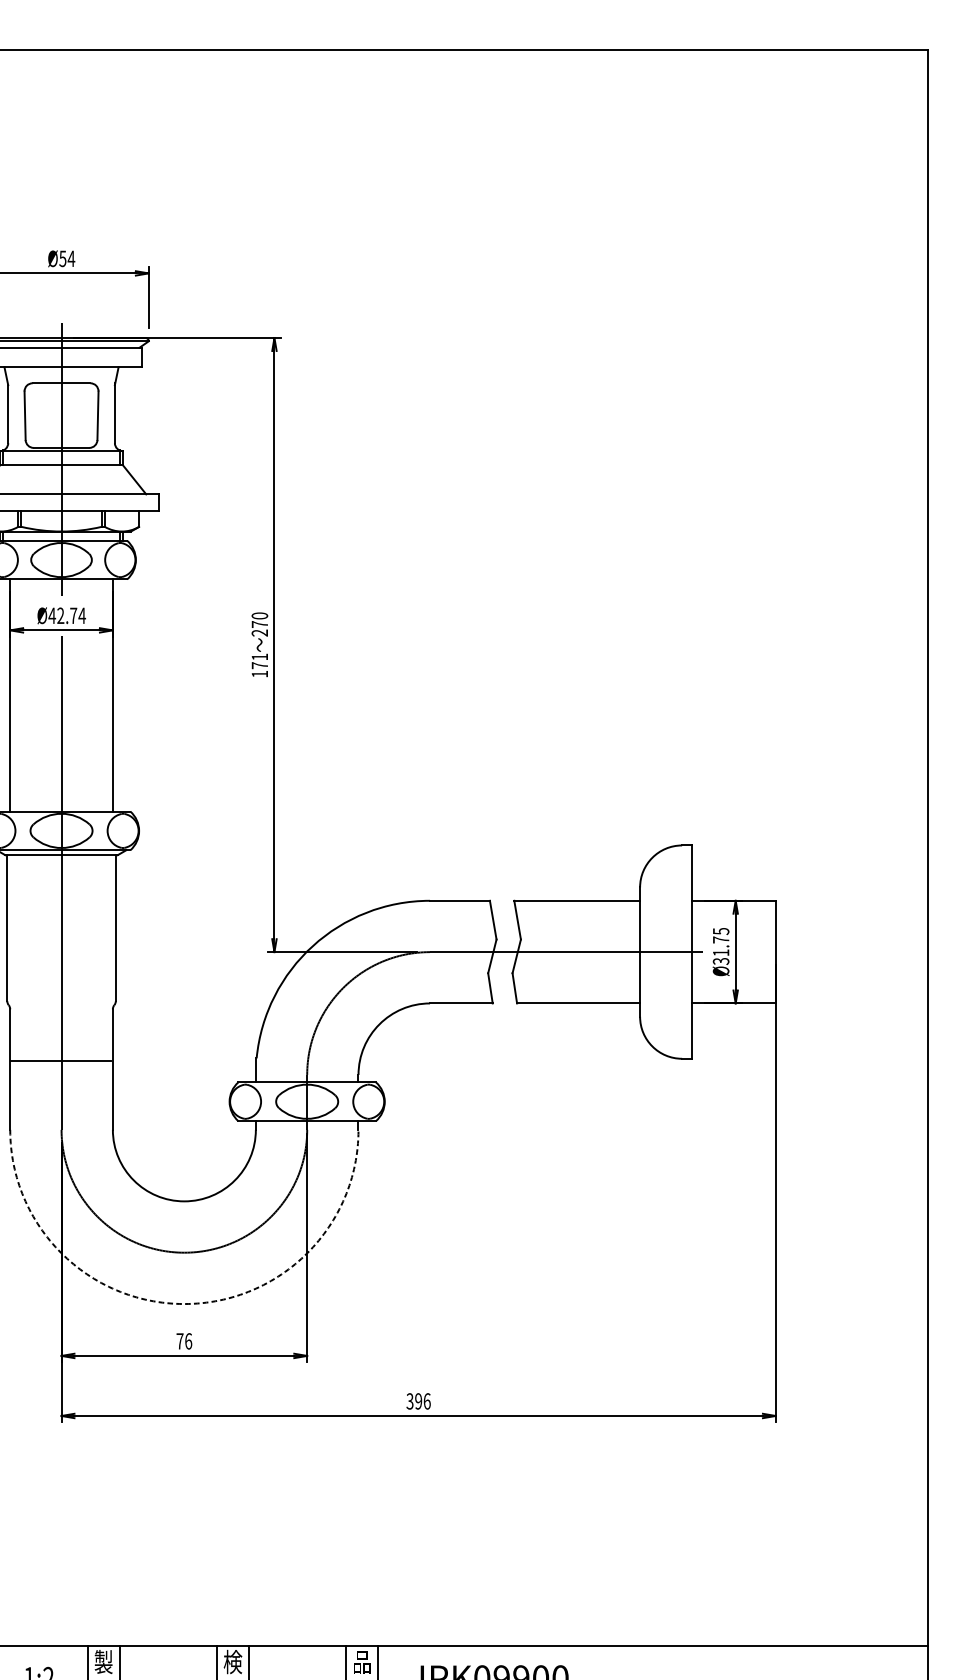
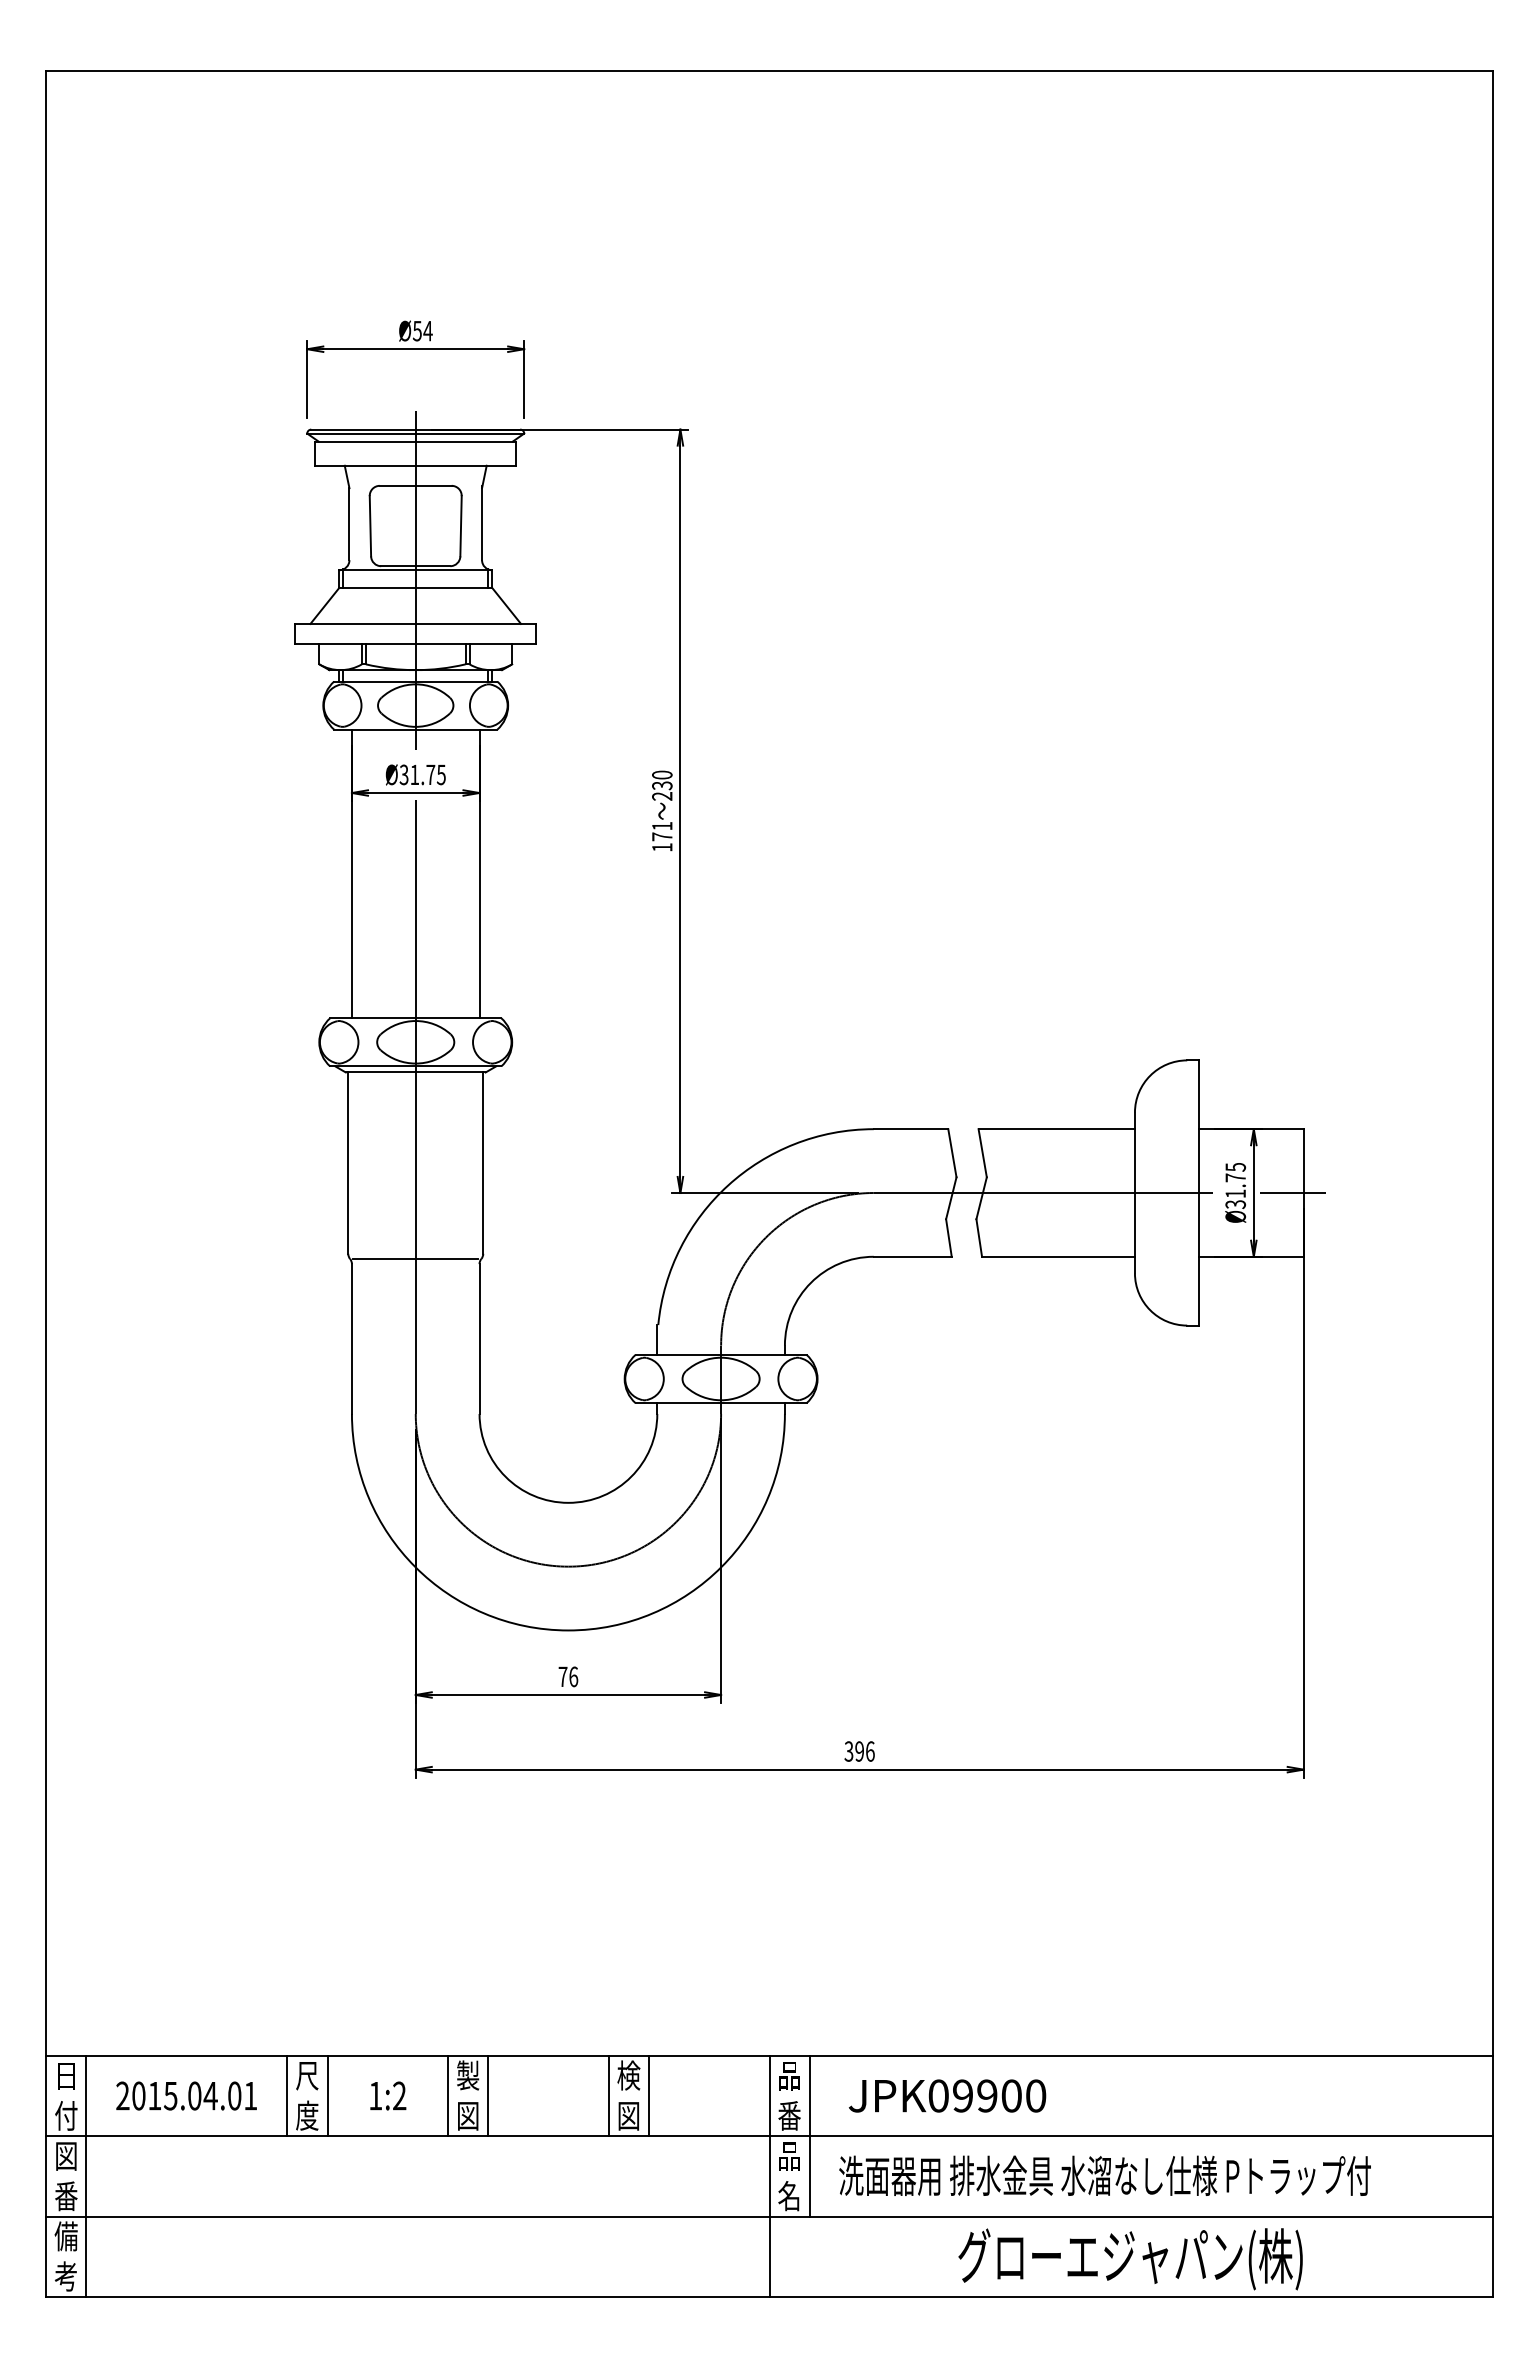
text: (66, 615) -> (422, 774), Ø42.74 -> Ø31.75
text: (260, 624) -> (662, 785), 270 -> 230
line: (766, 952) -> (1292, 1193), added
line: (60, 1060) -> (414, 1258), moved
arc: (184, 1304) -> (568, 1630), dashed -> solid

